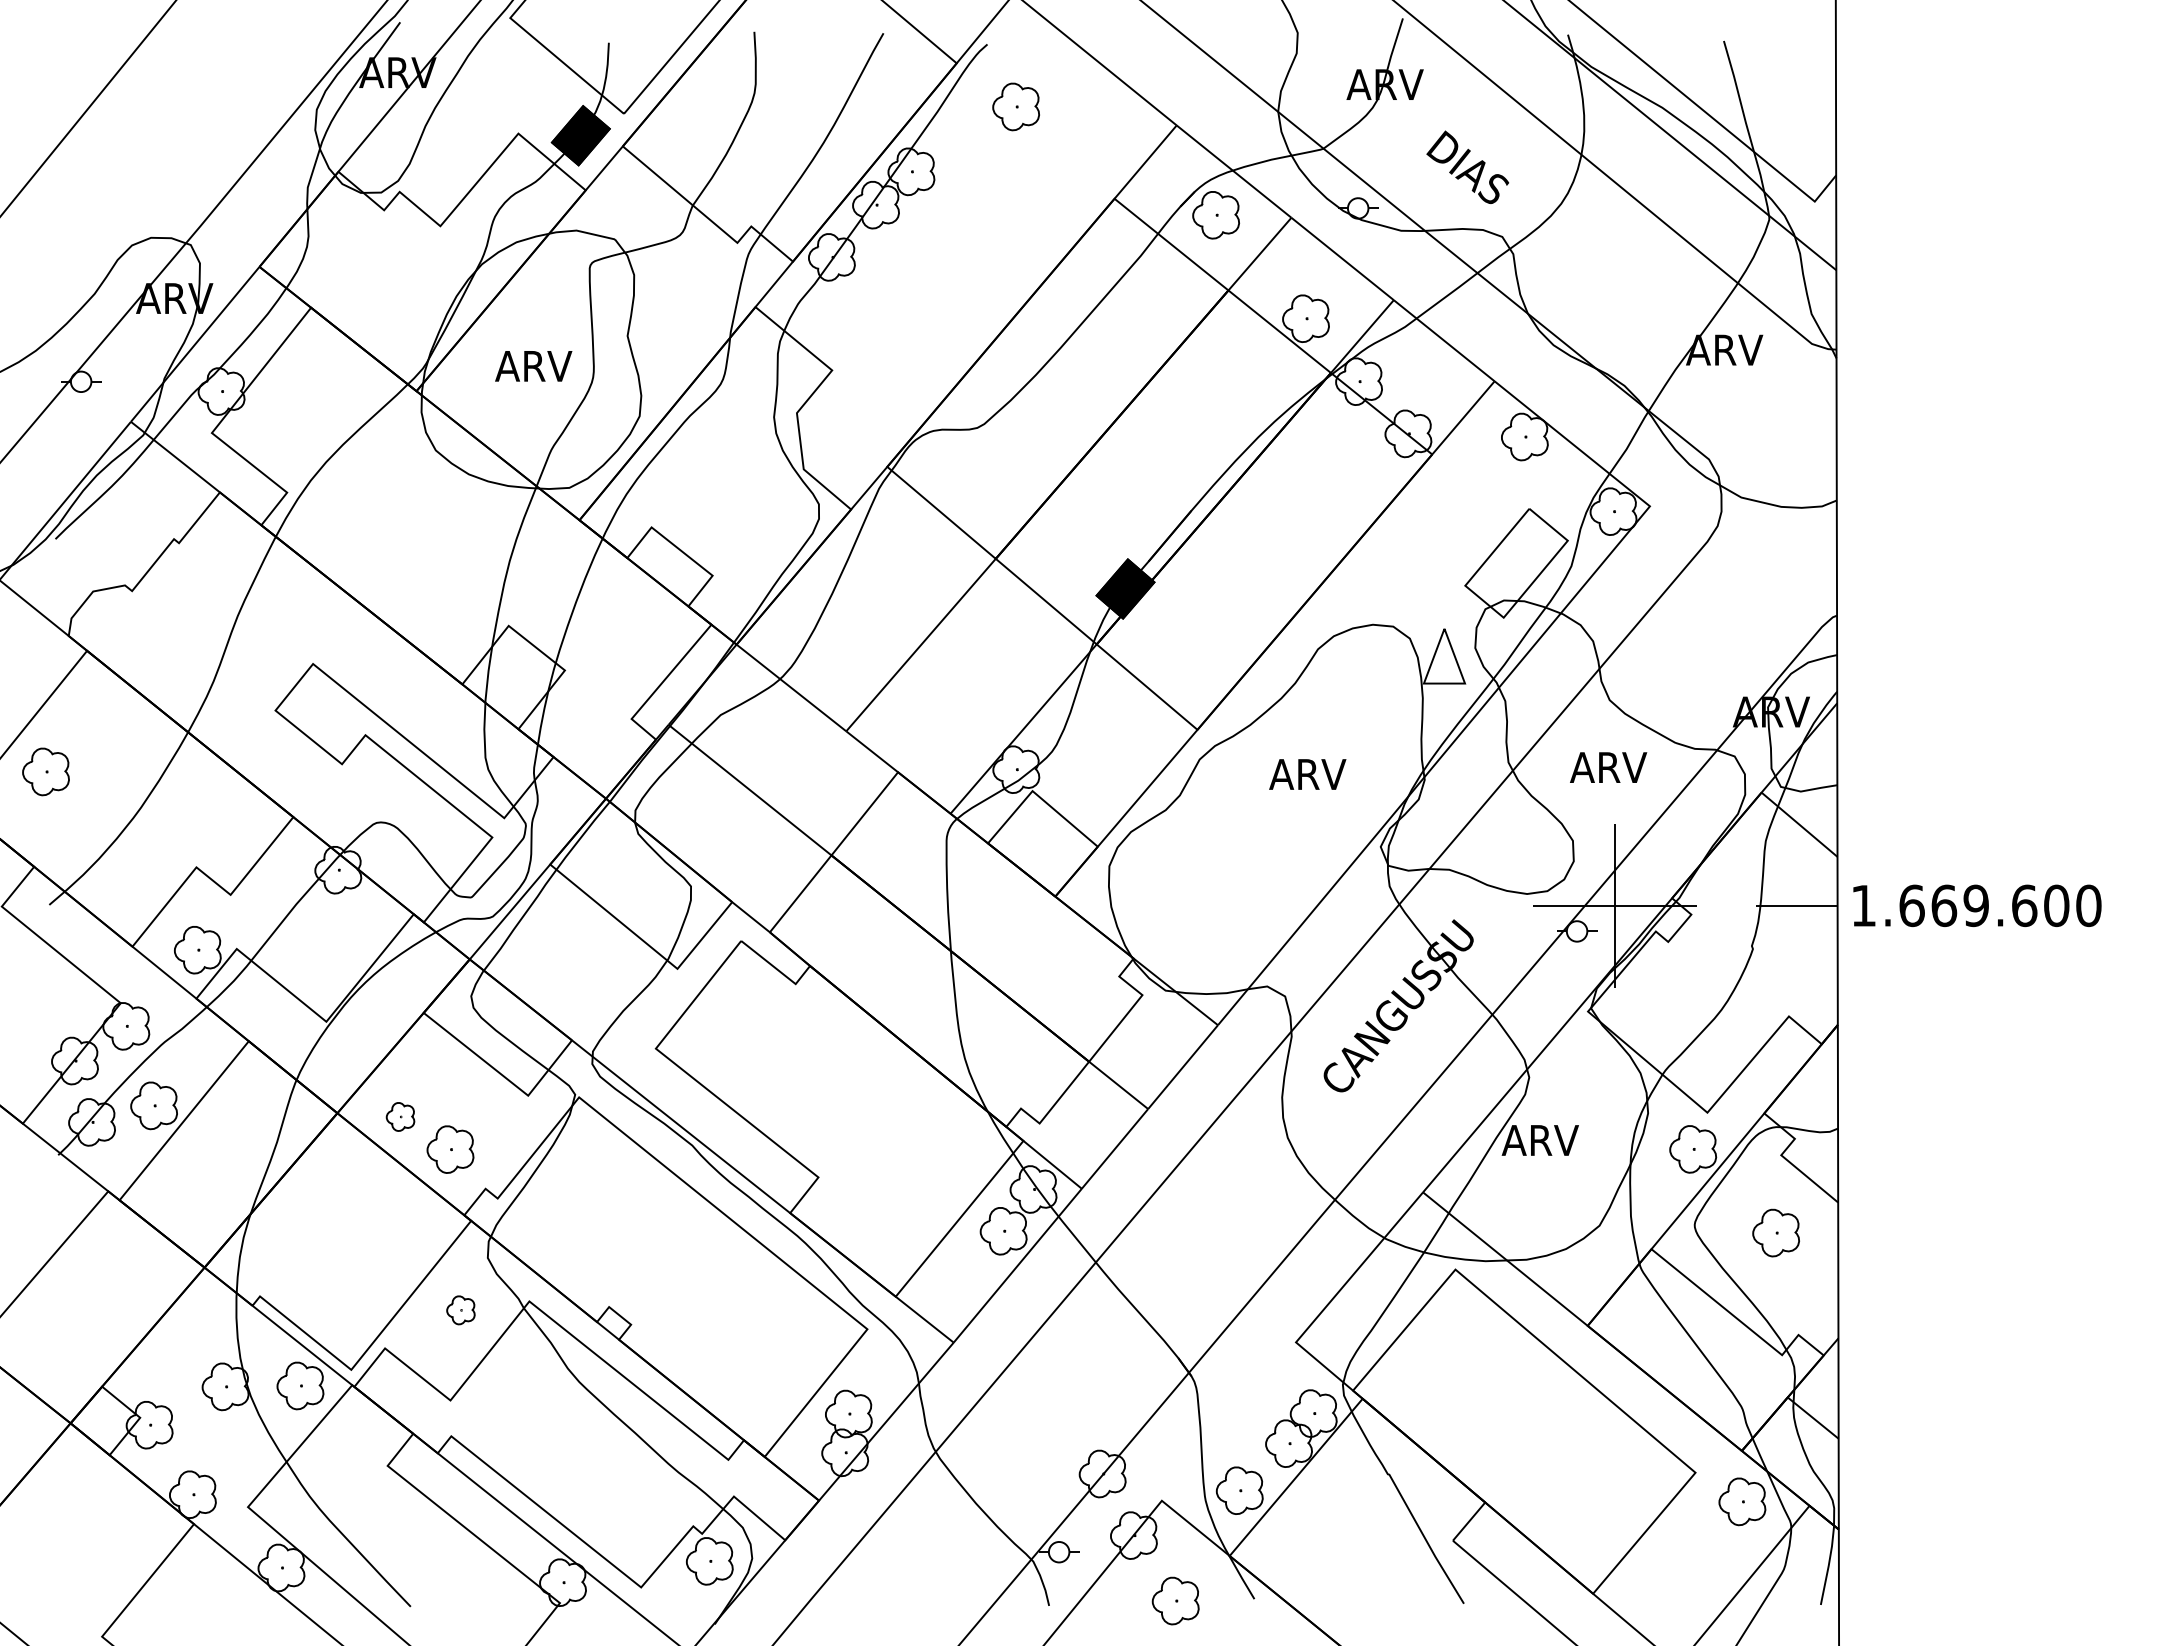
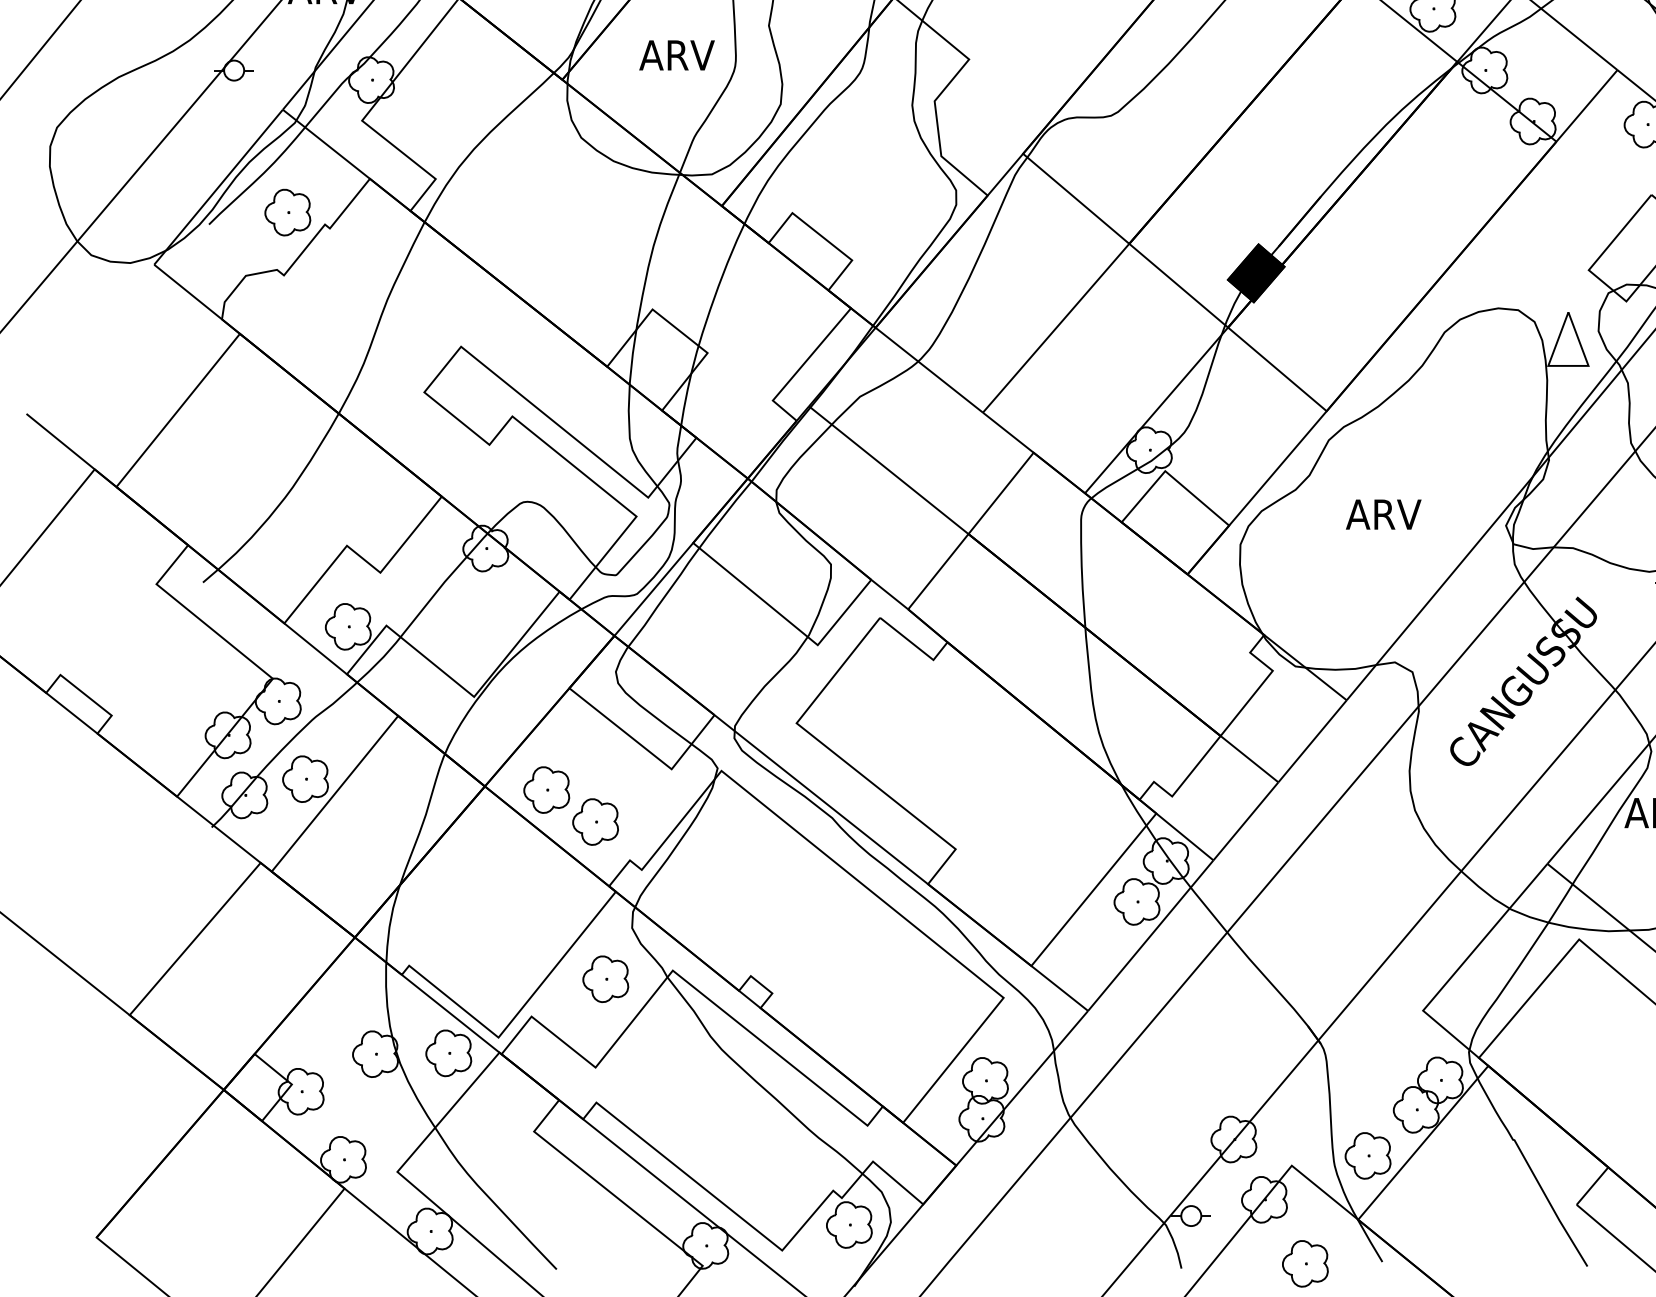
part: (45, 771) -> (287, 212), moved
text: (1307, 774) -> (1383, 514), moved
part: (400, 1116) -> (546, 789), size x1.67
part: (460, 1310) -> (605, 979), size x1.67

